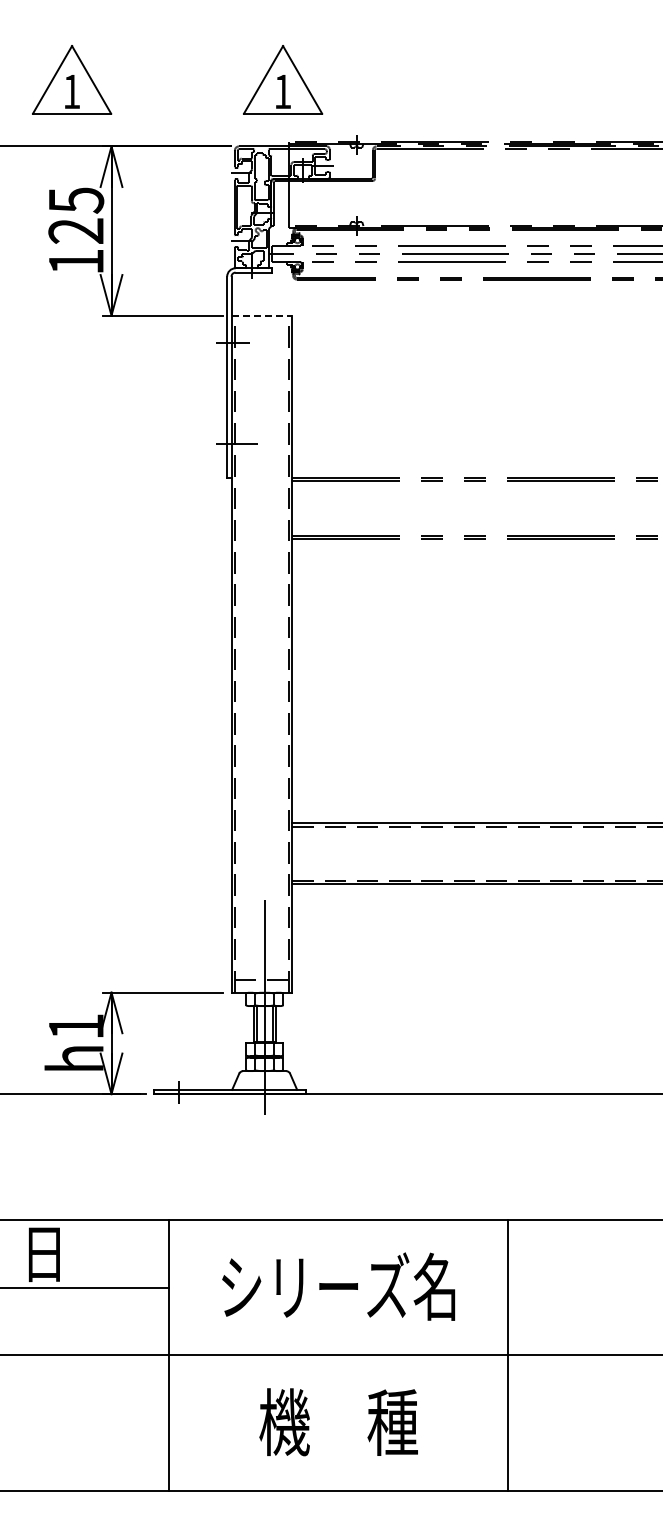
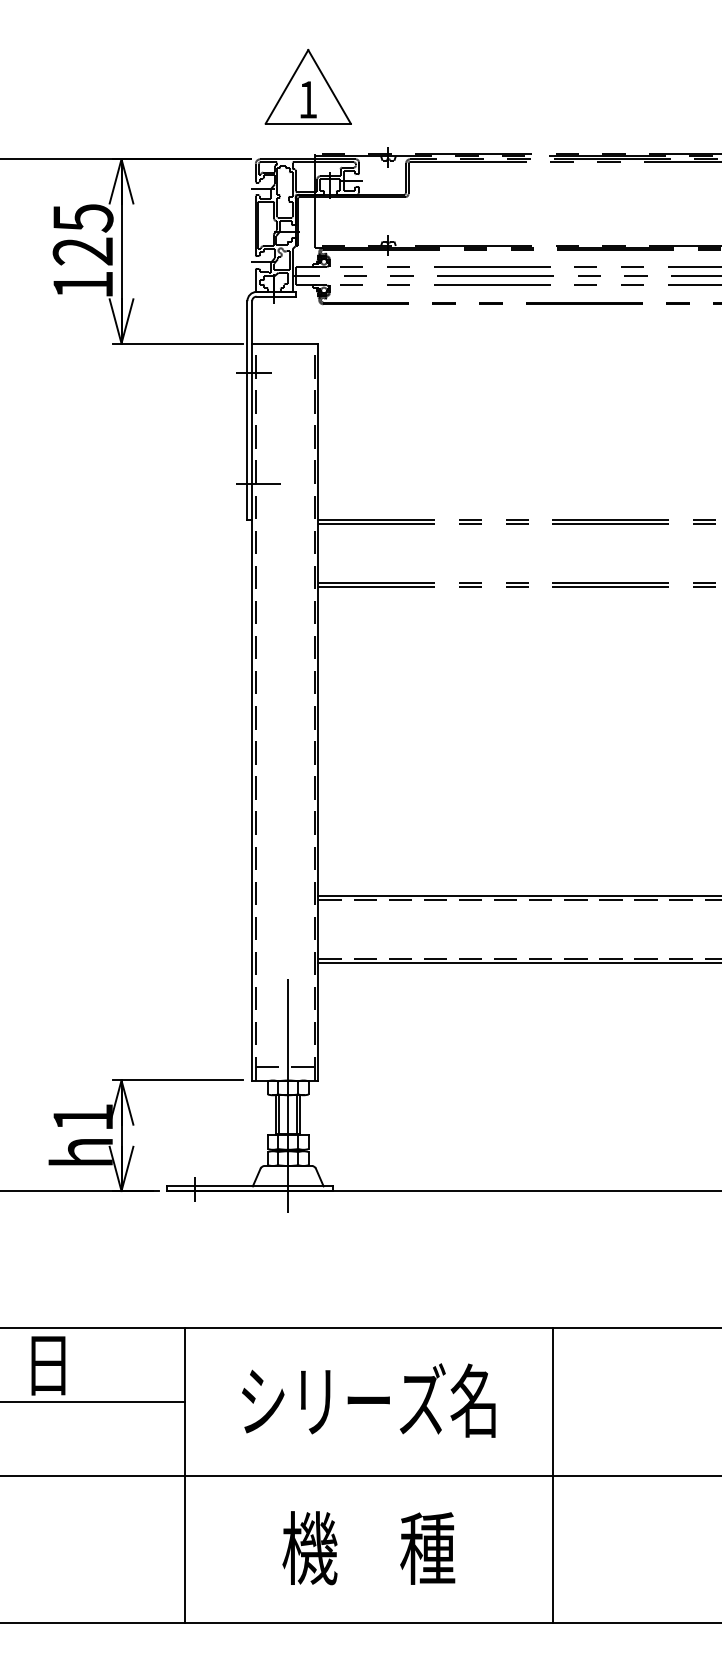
part: (72, 79) -> (79, 86), removed
line: (262, 315) -> (285, 343), dashed -> solid

